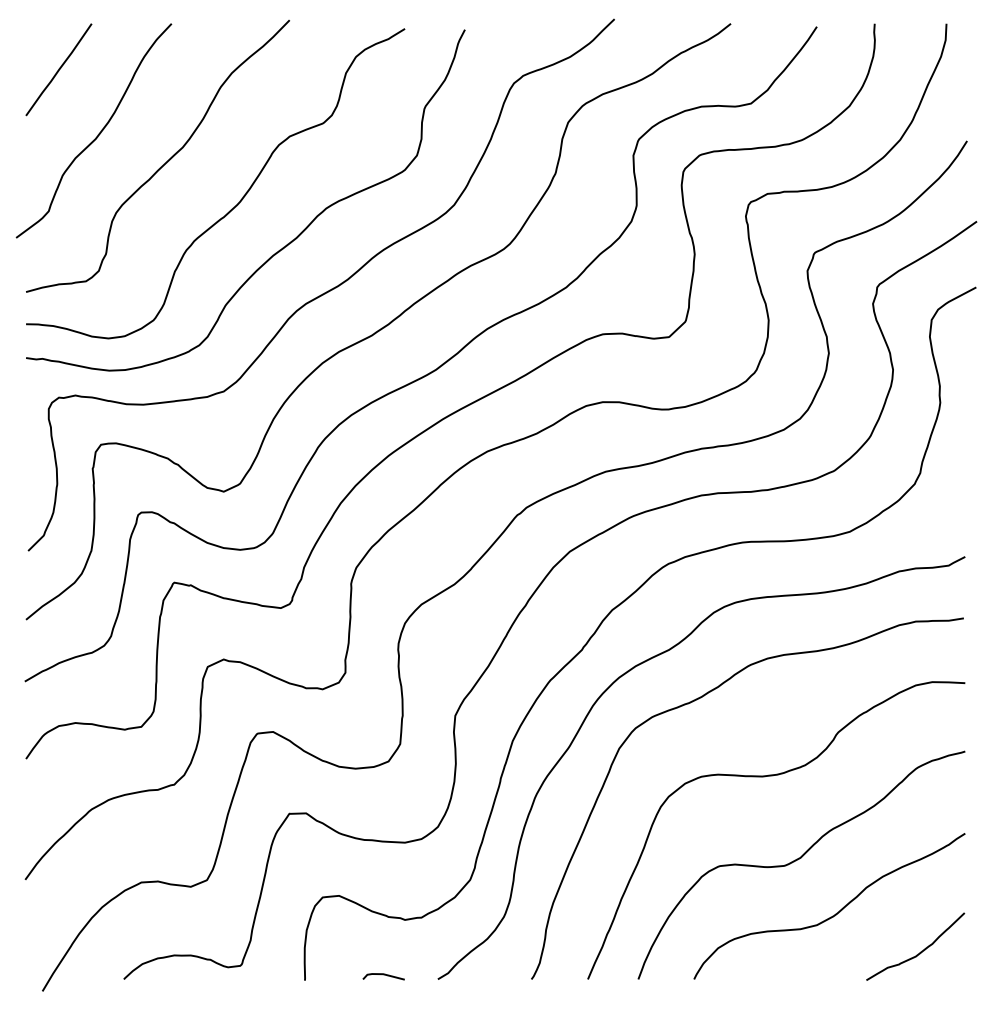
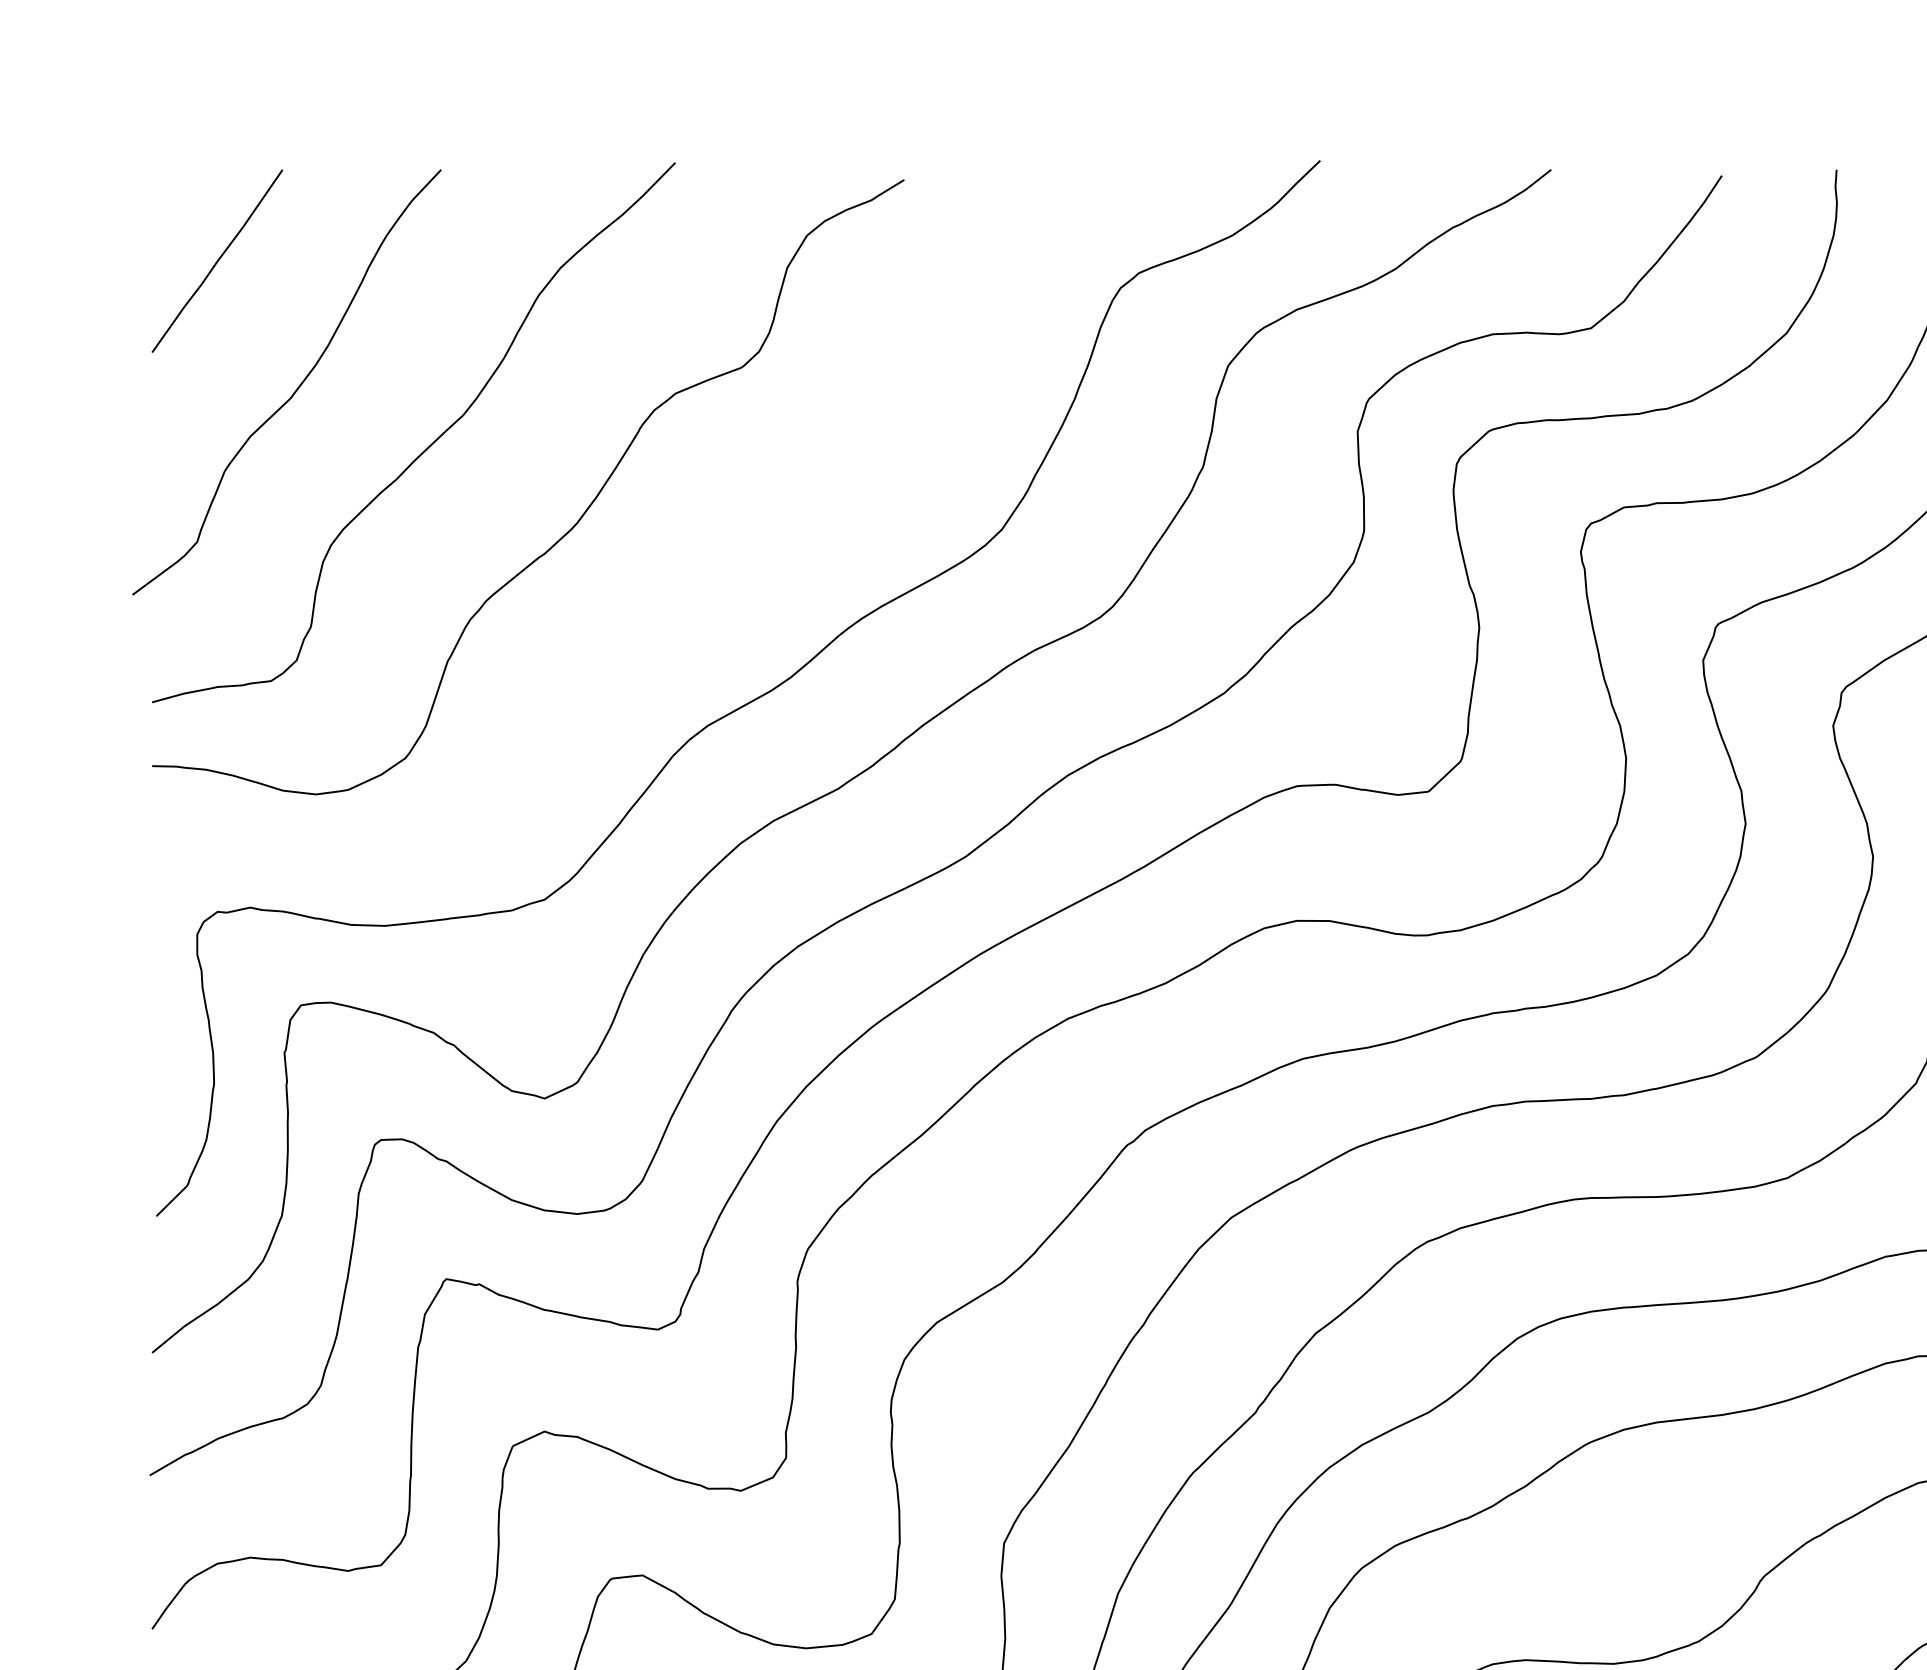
curve: (279, 249) -> (655, 617), removed

